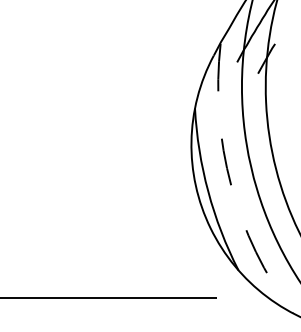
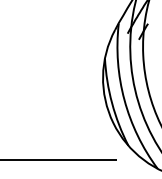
arc: (231, 186) -> (124, 100), dashed -> solid

